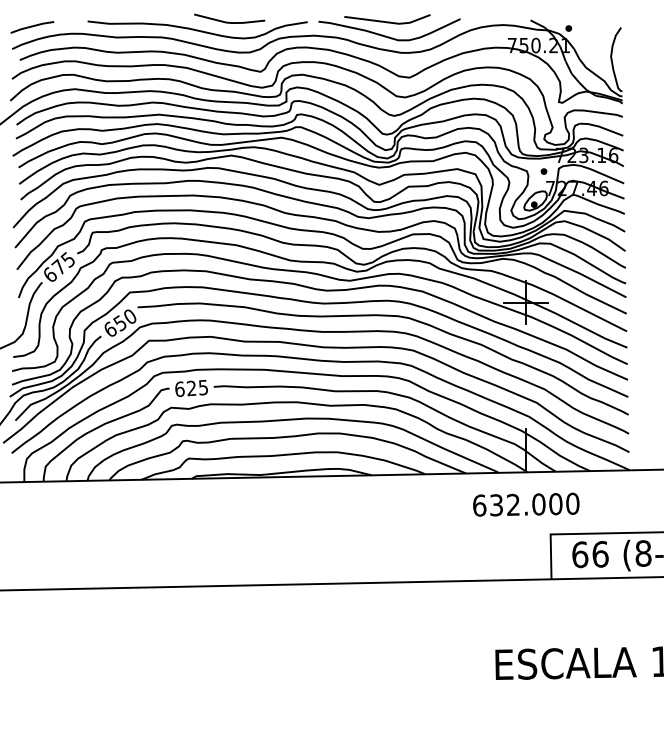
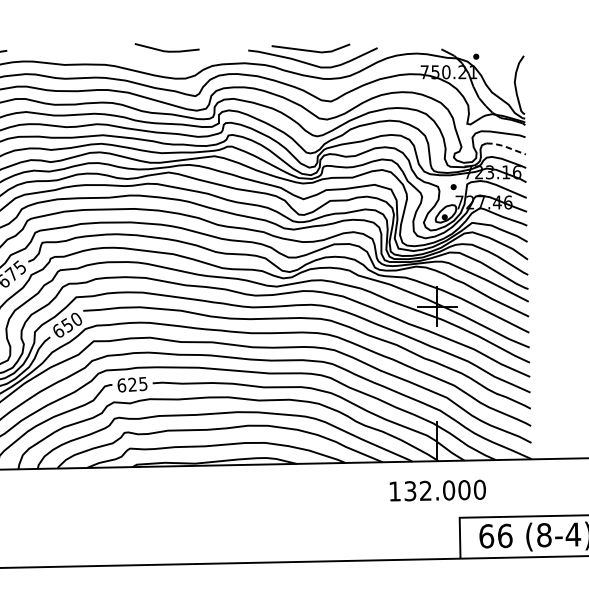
curve: (197, 29) -> (137, 57), removed
line: (600, 127) -> (505, 146), solid -> dashed
text: (479, 505) -> (394, 491), 632.000 -> 132.000

